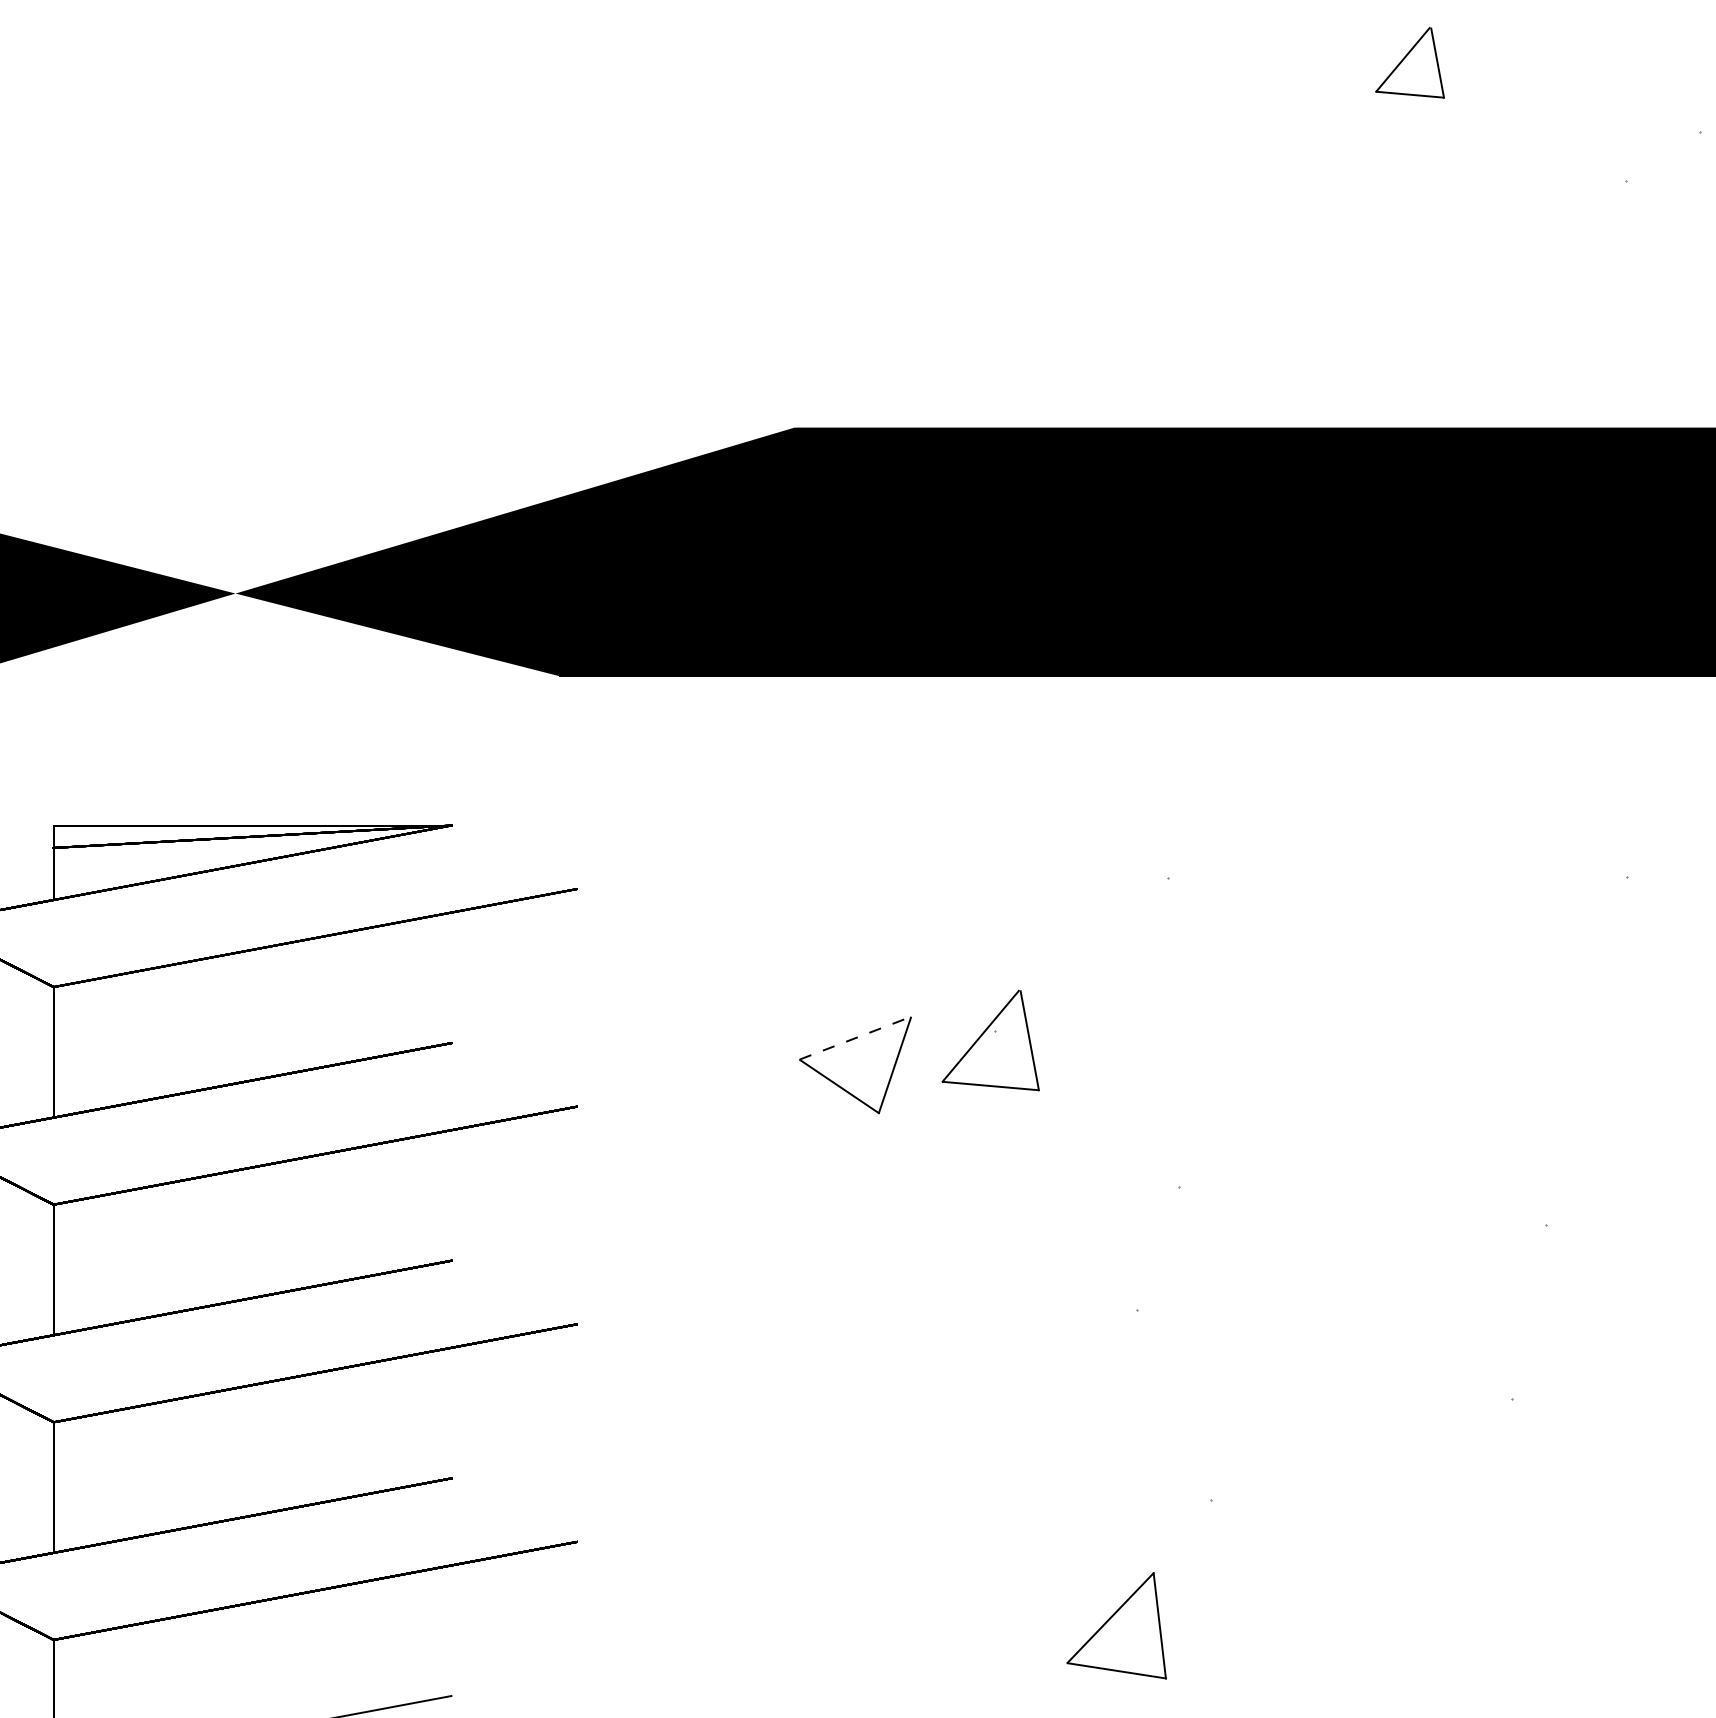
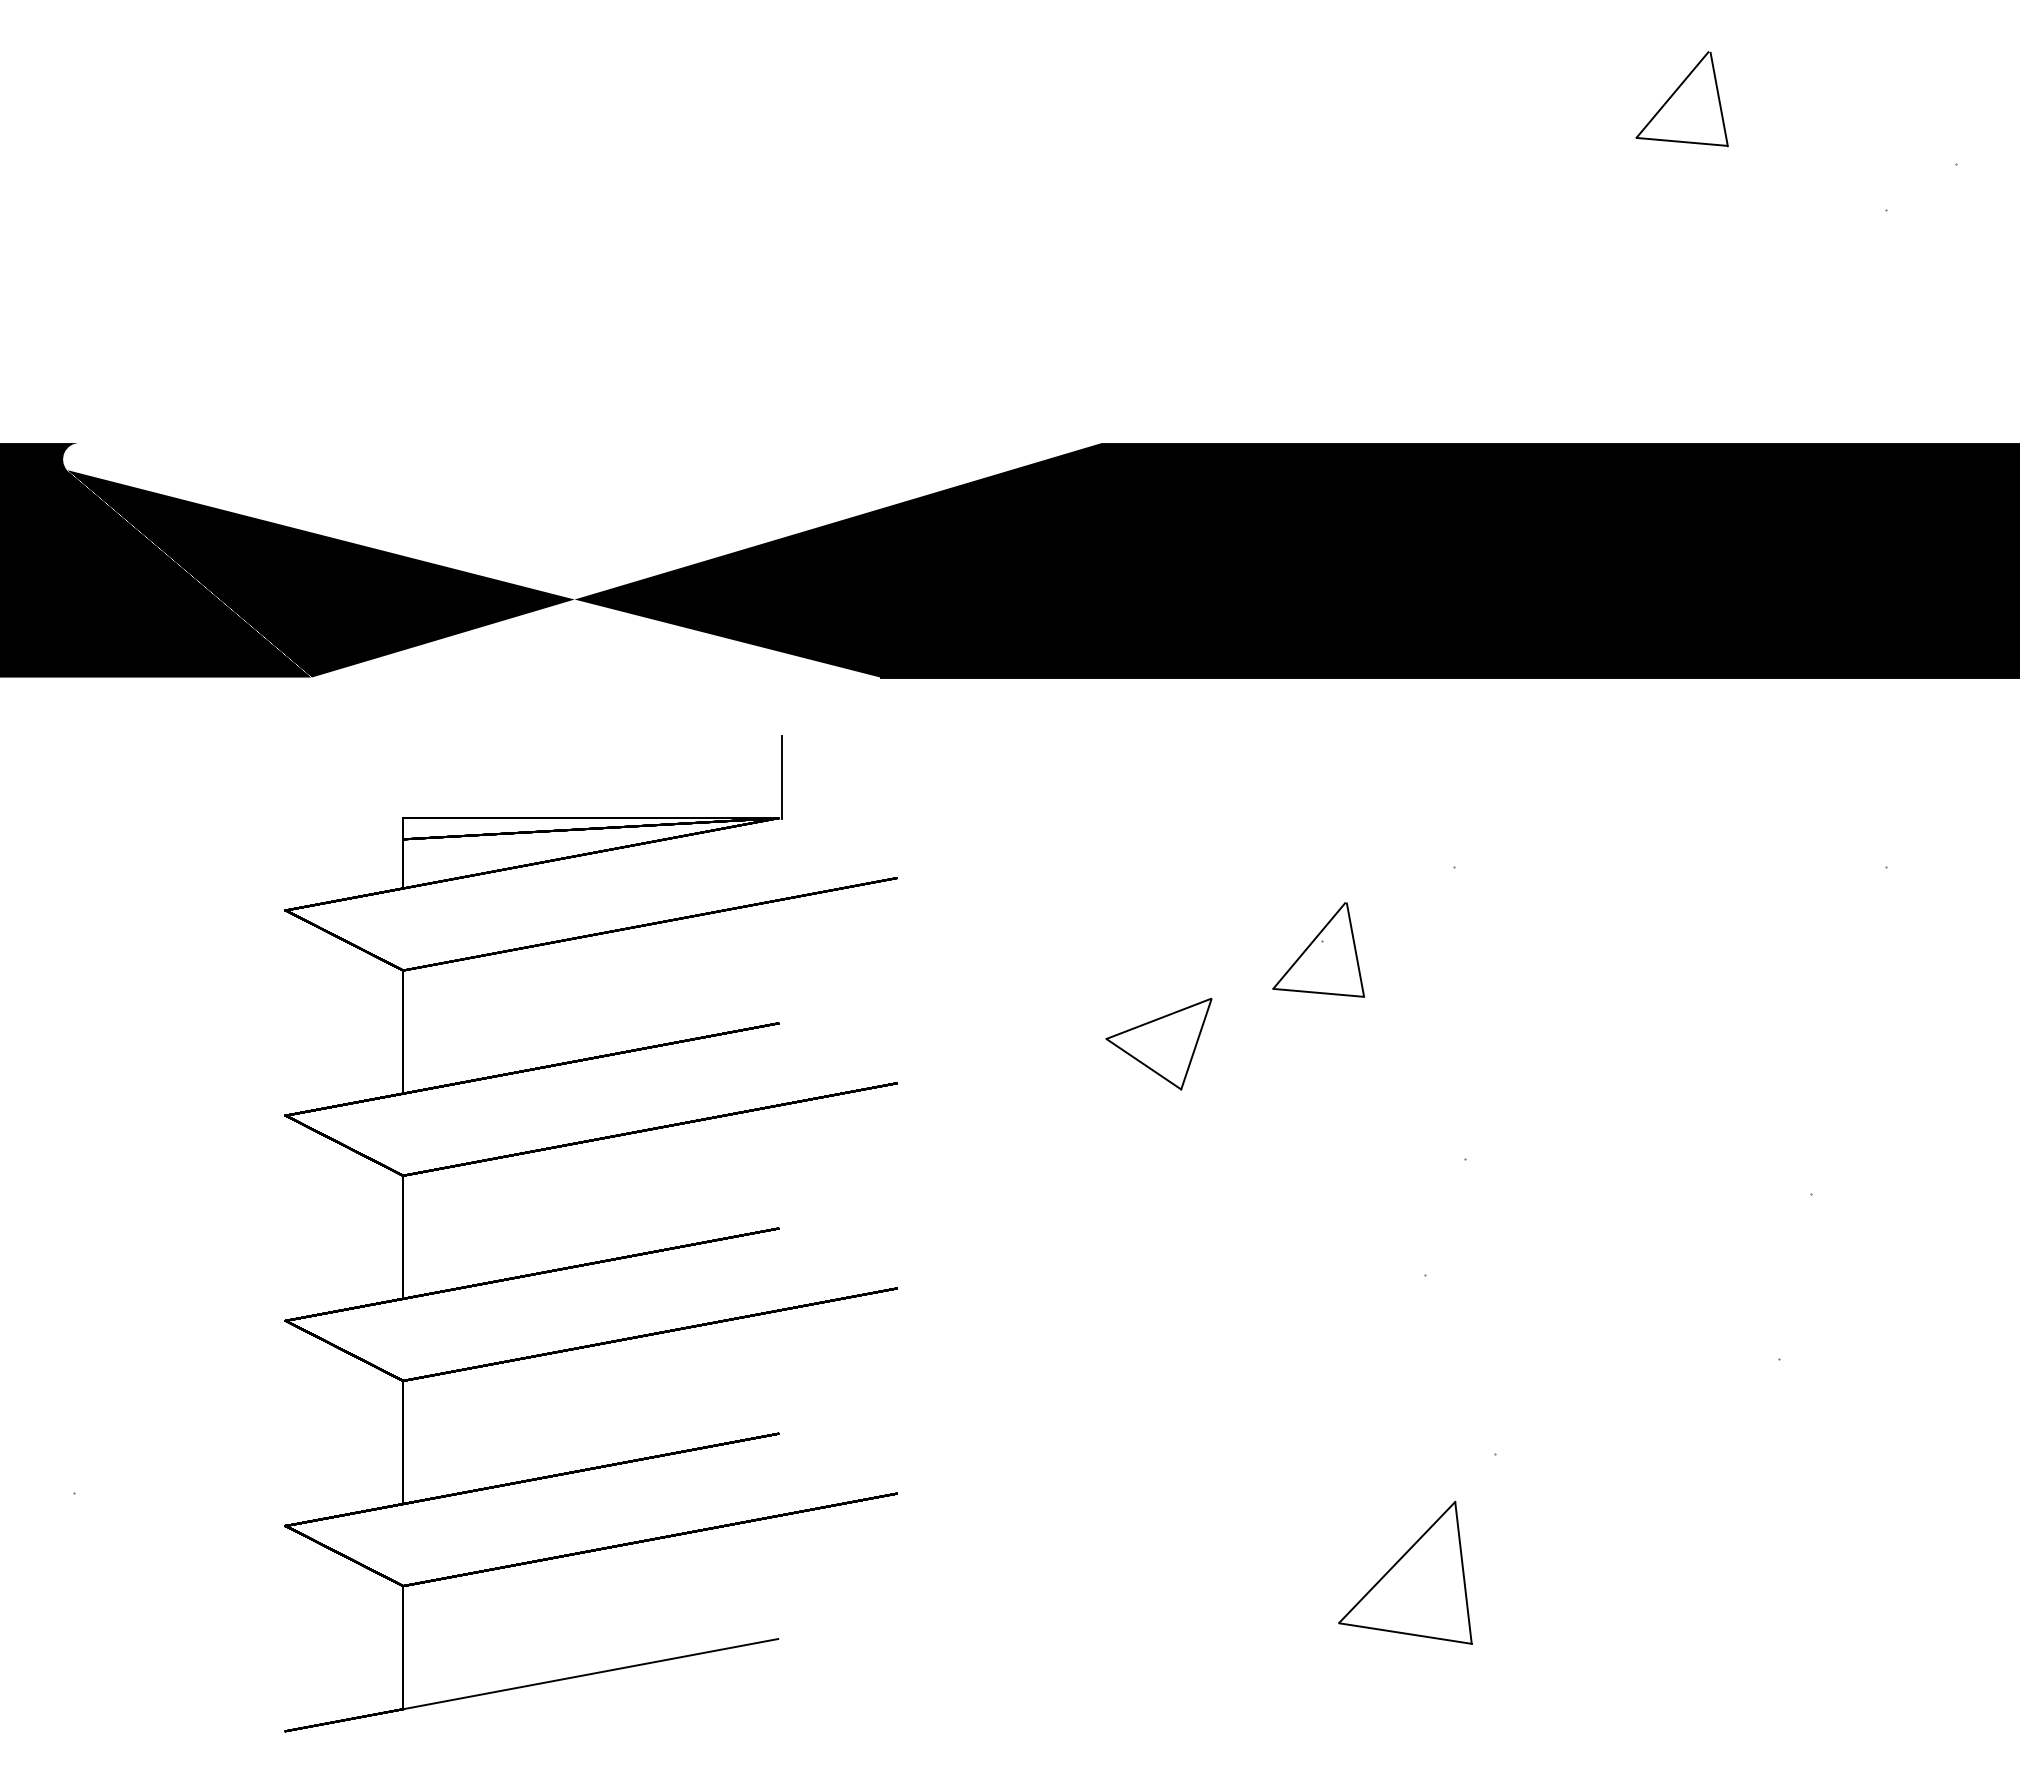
part: (1409, 63) -> (1681, 99), size x1.43
line: (455, 782) -> (782, 777), added
line: (854, 1037) -> (1158, 1018), dashed -> solid
part: (990, 1040) -> (1318, 949), moved
part: (1116, 1625) -> (1405, 1572), size x1.43

